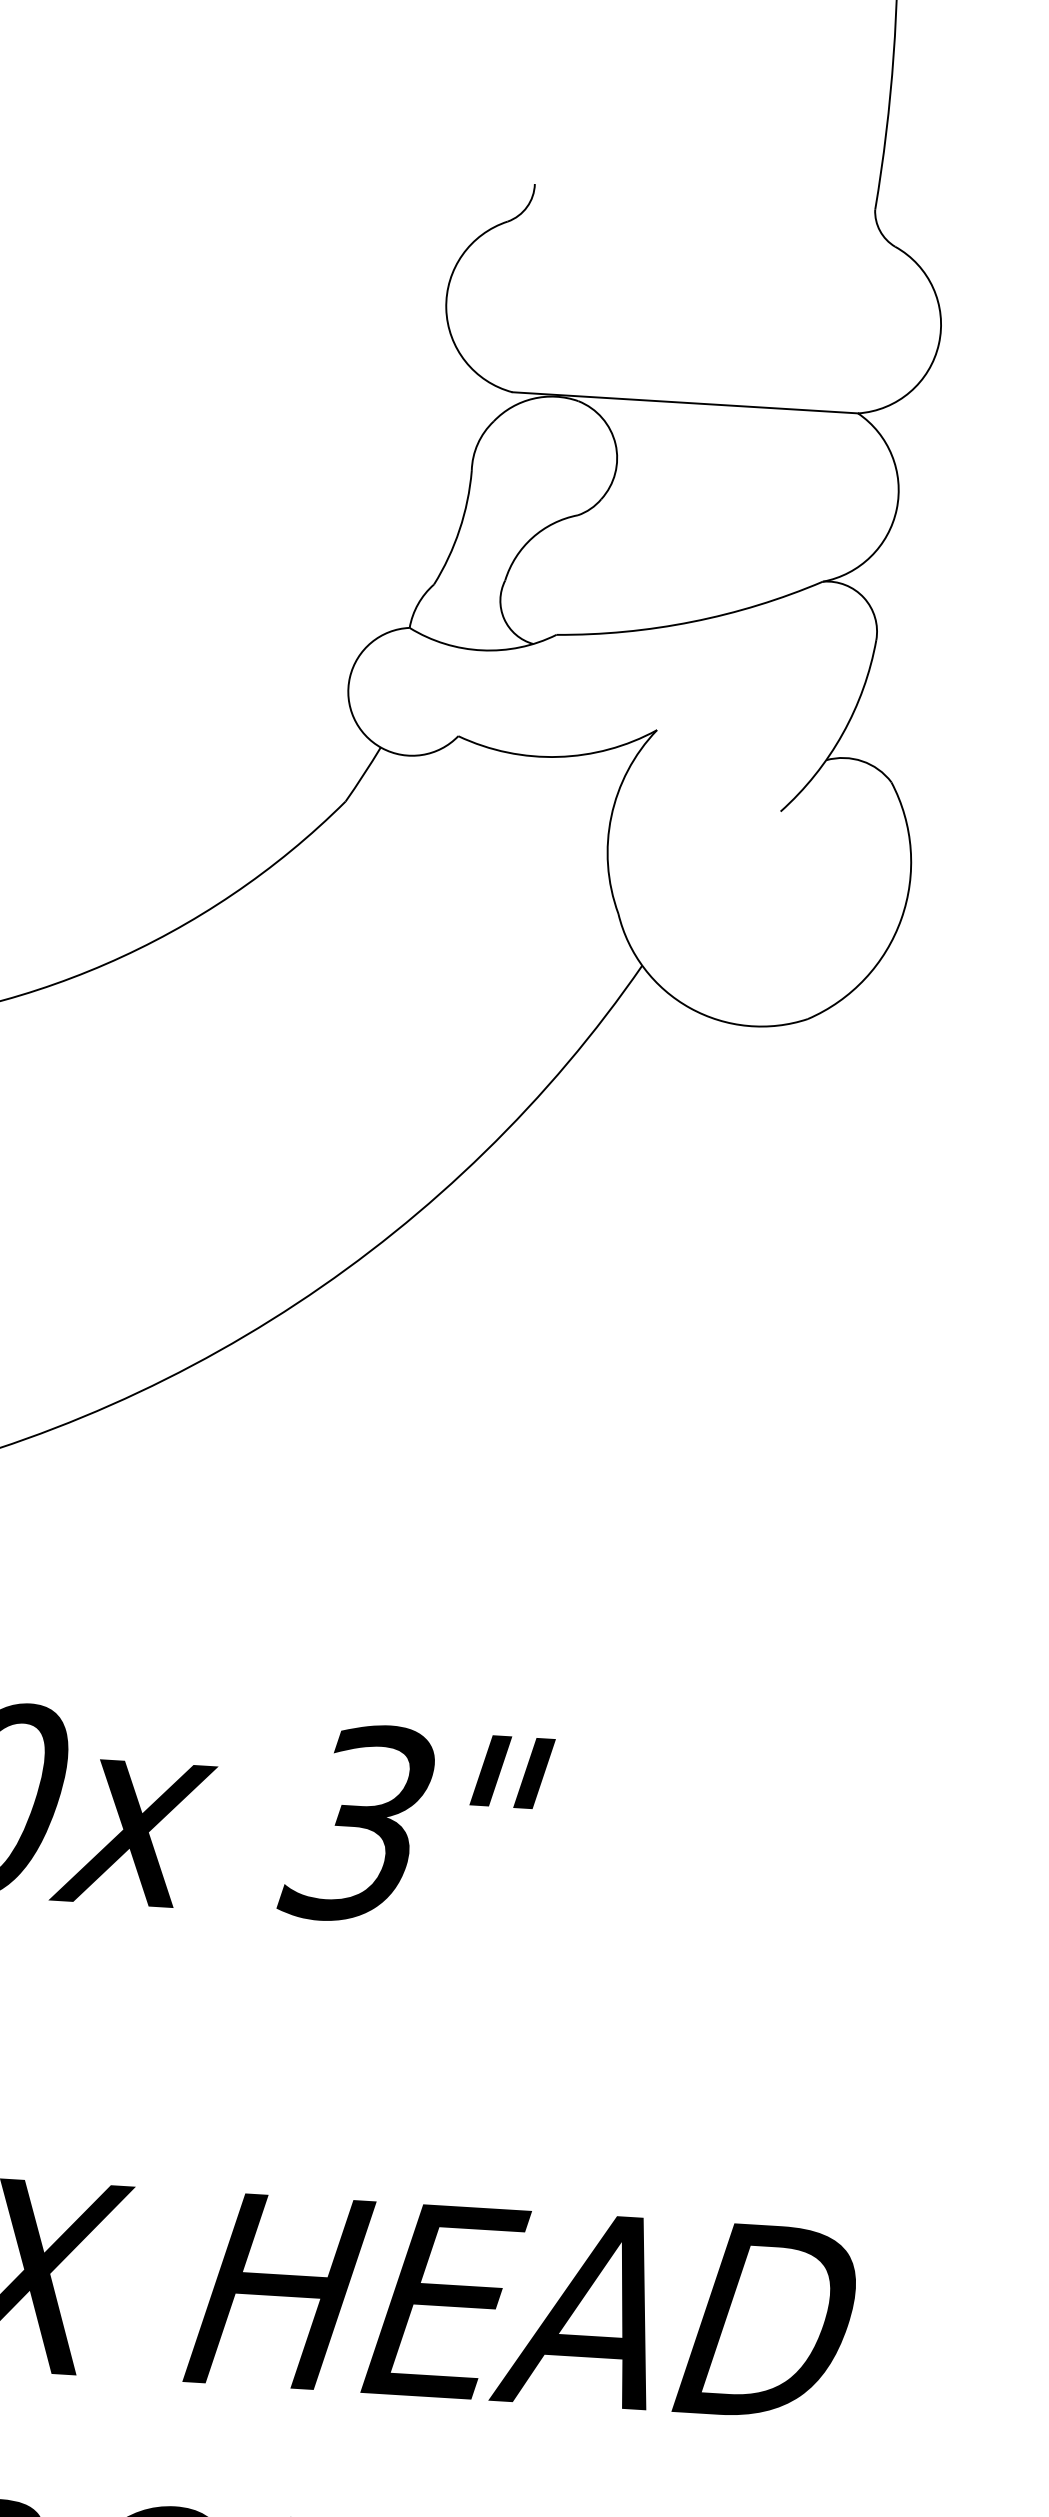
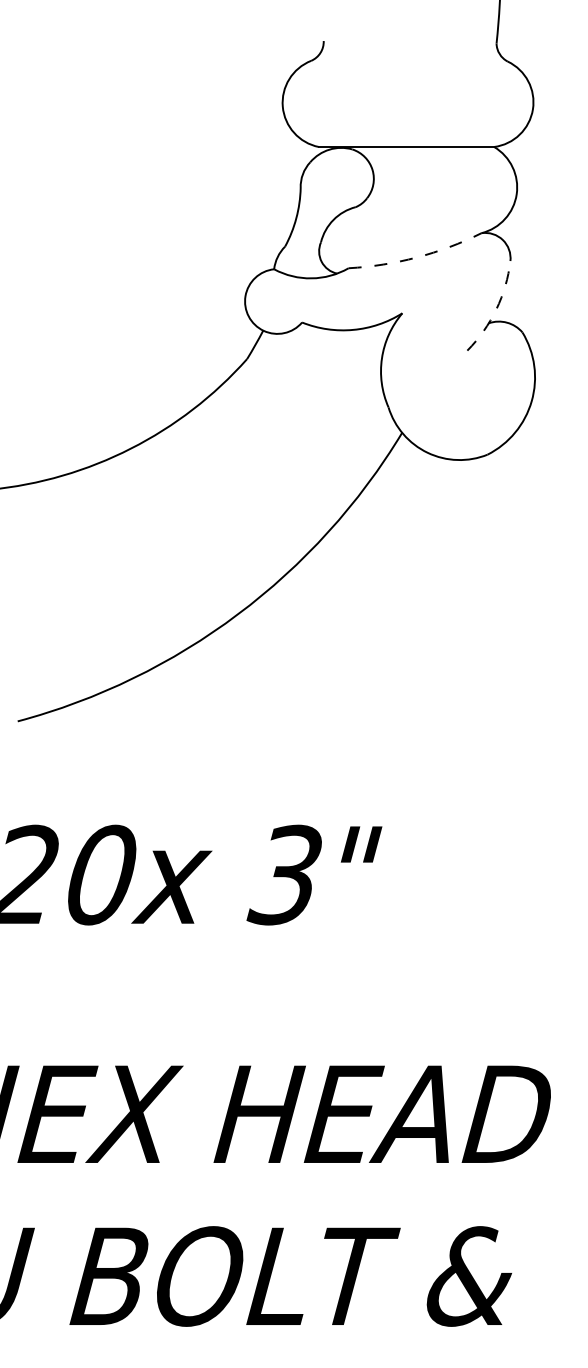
arc: (691, 621) -> (416, 257), solid -> dashed
arc: (843, 733) -> (496, 309), solid -> dashed

